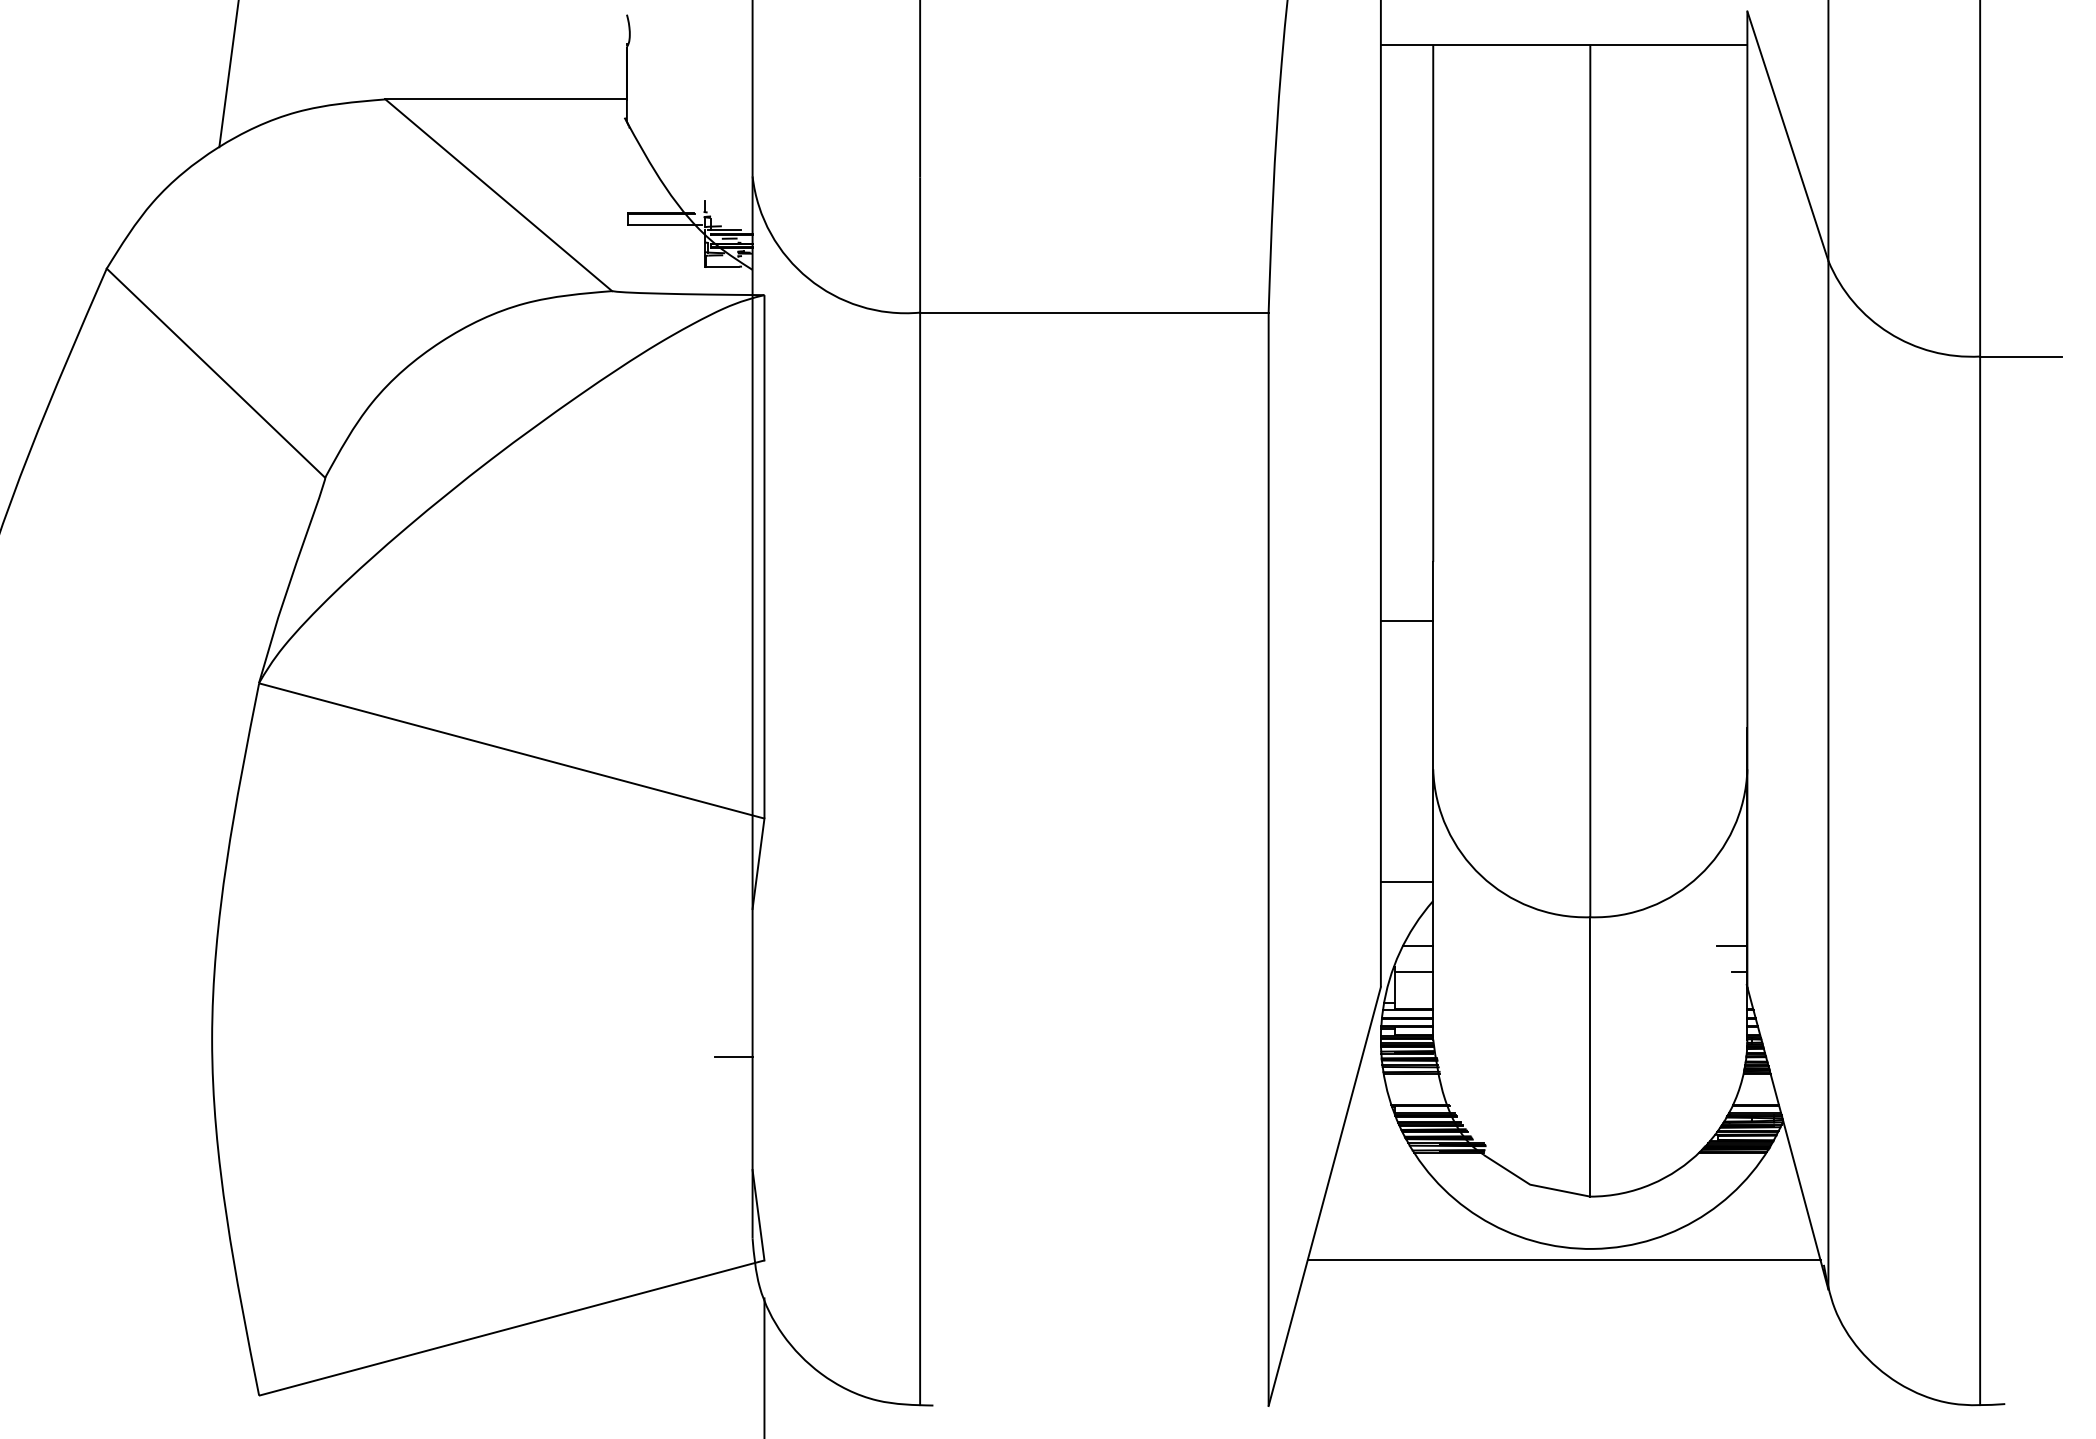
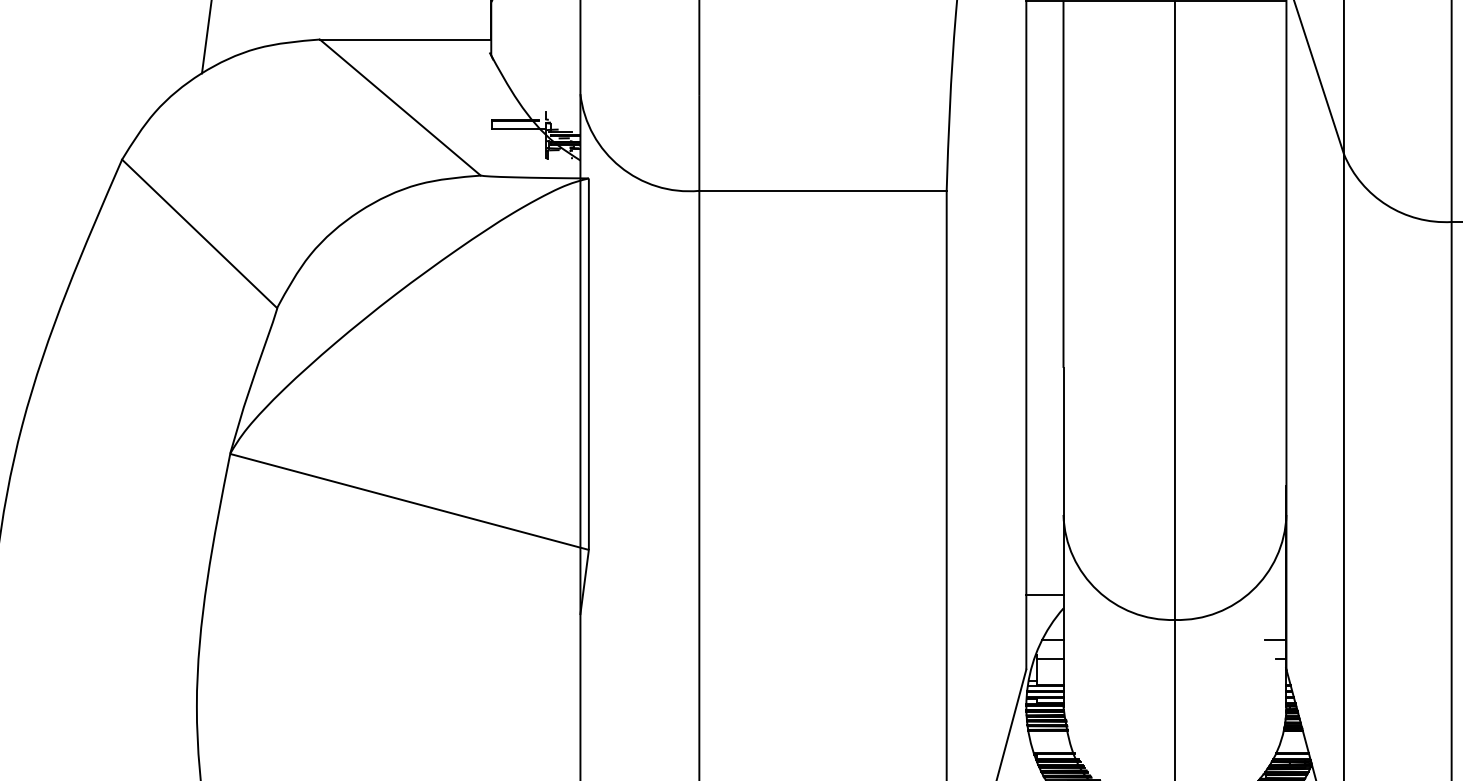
line: (722, 267) -> (559, 158), removed
line: (1406, 621) -> (1044, 410), removed
line: (733, 1056) -> (566, 718), removed

